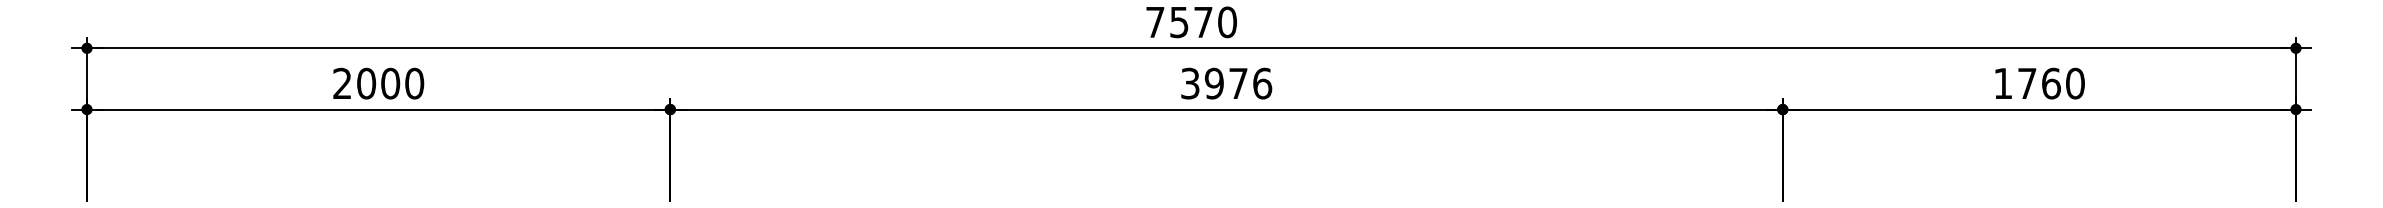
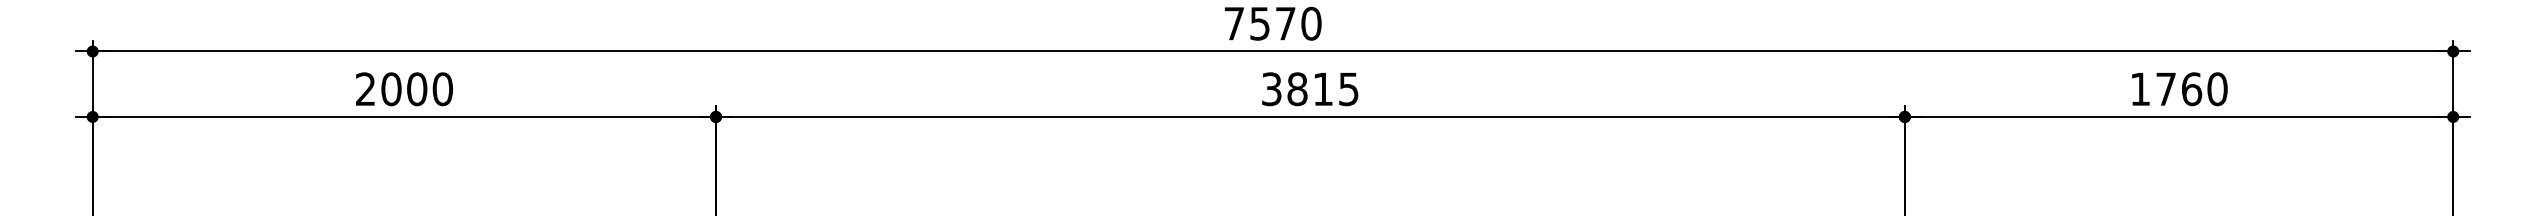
text: (1238, 83) -> (1323, 89), 3976 -> 3815

